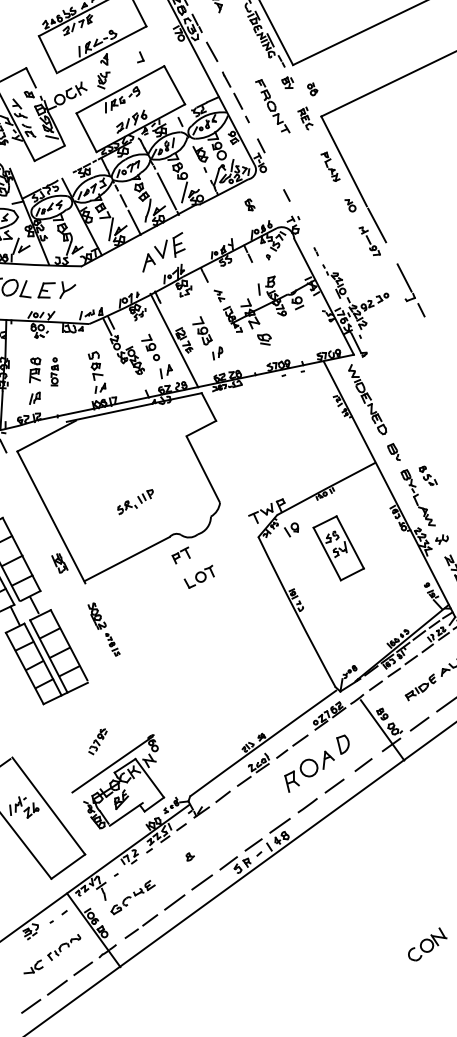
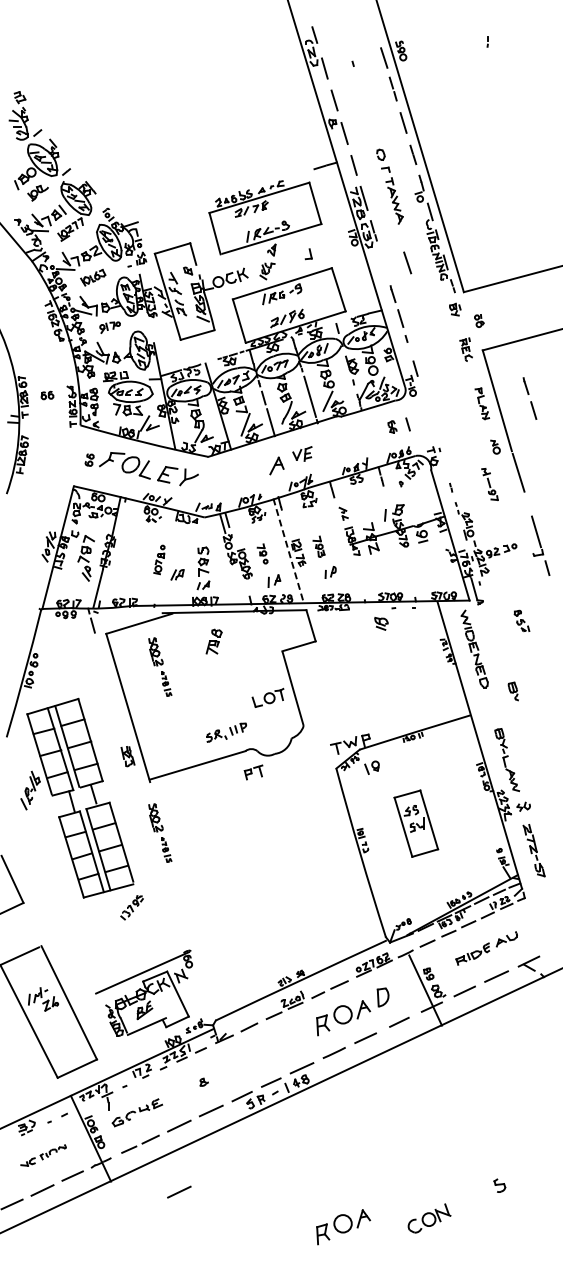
line: (211, 51) -> (407, 262), moved
part: (272, 106) -> (434, 330), removed
line: (375, 156) -> (530, 401), added
line: (286, 195) -> (407, 424), moved
part: (369, 241) -> (489, 484), moved
part: (169, 246) -> (302, 453), size x0.6
part: (201, 330) -> (318, 546), size x0.7
part: (264, 339) -> (381, 623), moved
line: (174, 341) -> (288, 551), solid -> dashed
part: (150, 347) -> (262, 553), size x0.7
part: (34, 369) -> (213, 641), moved
part: (34, 398) -> (177, 574), moved
part: (393, 452) -> (512, 691), moved
part: (74, 472) -> (160, 666), added
part: (427, 475) -> (521, 620), moved
part: (135, 501) -> (226, 732), moved
part: (338, 548) -> (416, 823), moved
part: (198, 576) -> (267, 697), moved
part: (97, 741) -> (131, 907), moved
part: (51, 954) -> (43, 1155), size x0.7
line: (186, 964) -> (179, 1191), added
part: (347, 968) -> (343, 1227), added

